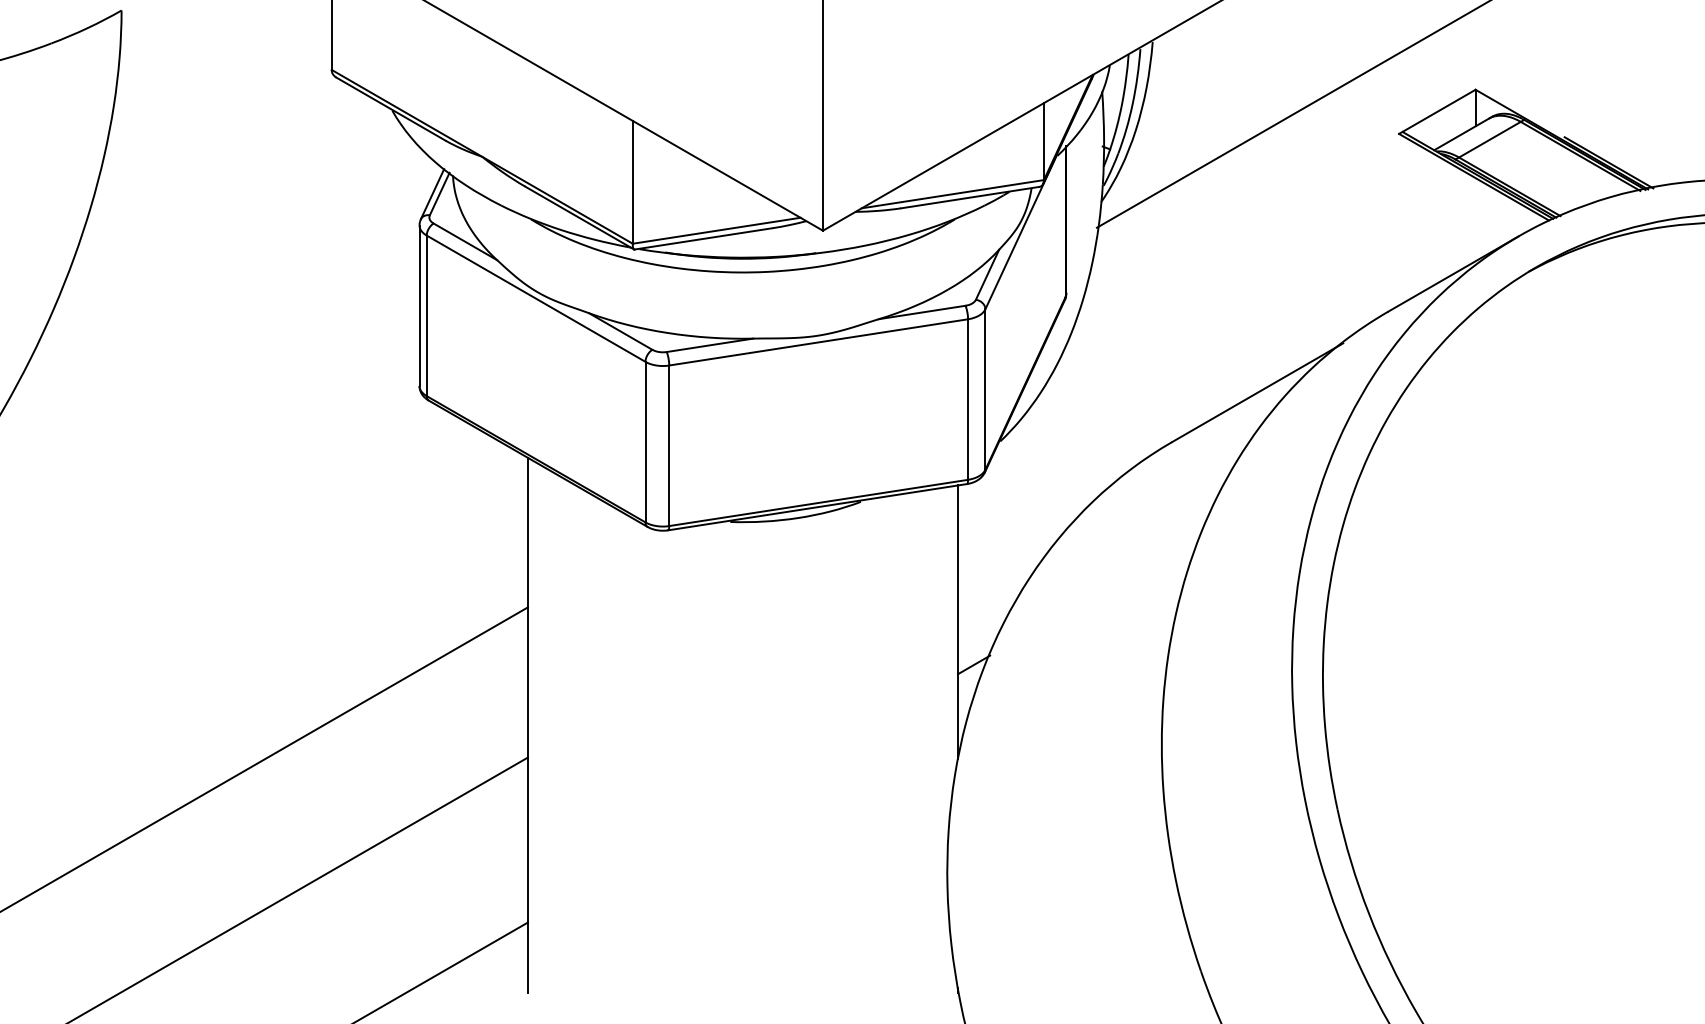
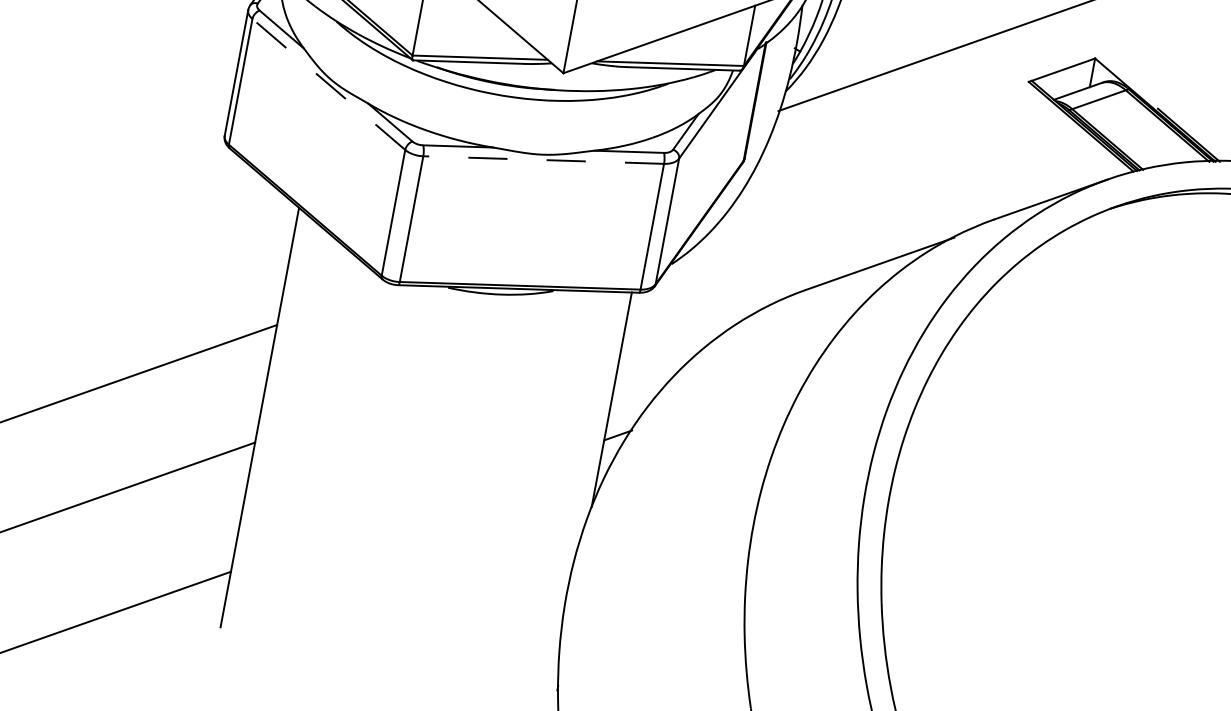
line: (535, 298) -> (328, 84), solid -> dashed
line: (818, 342) -> (543, 160), solid -> dashed

